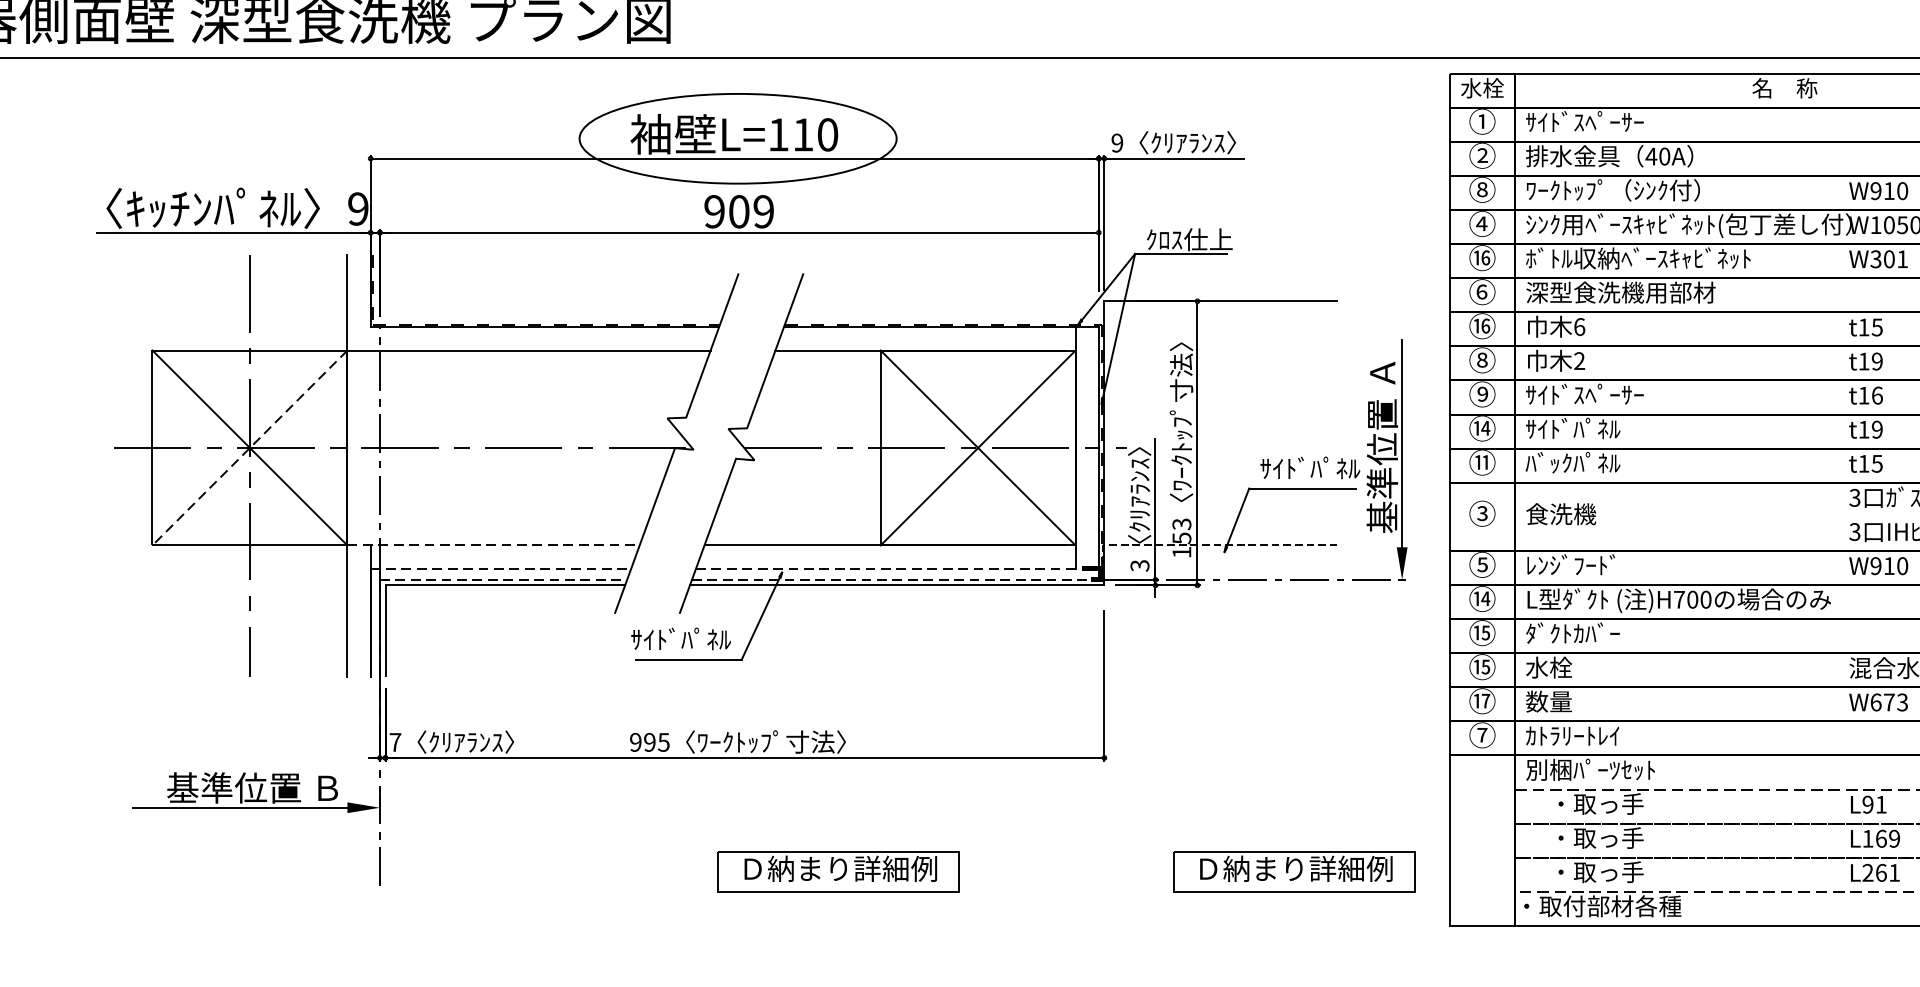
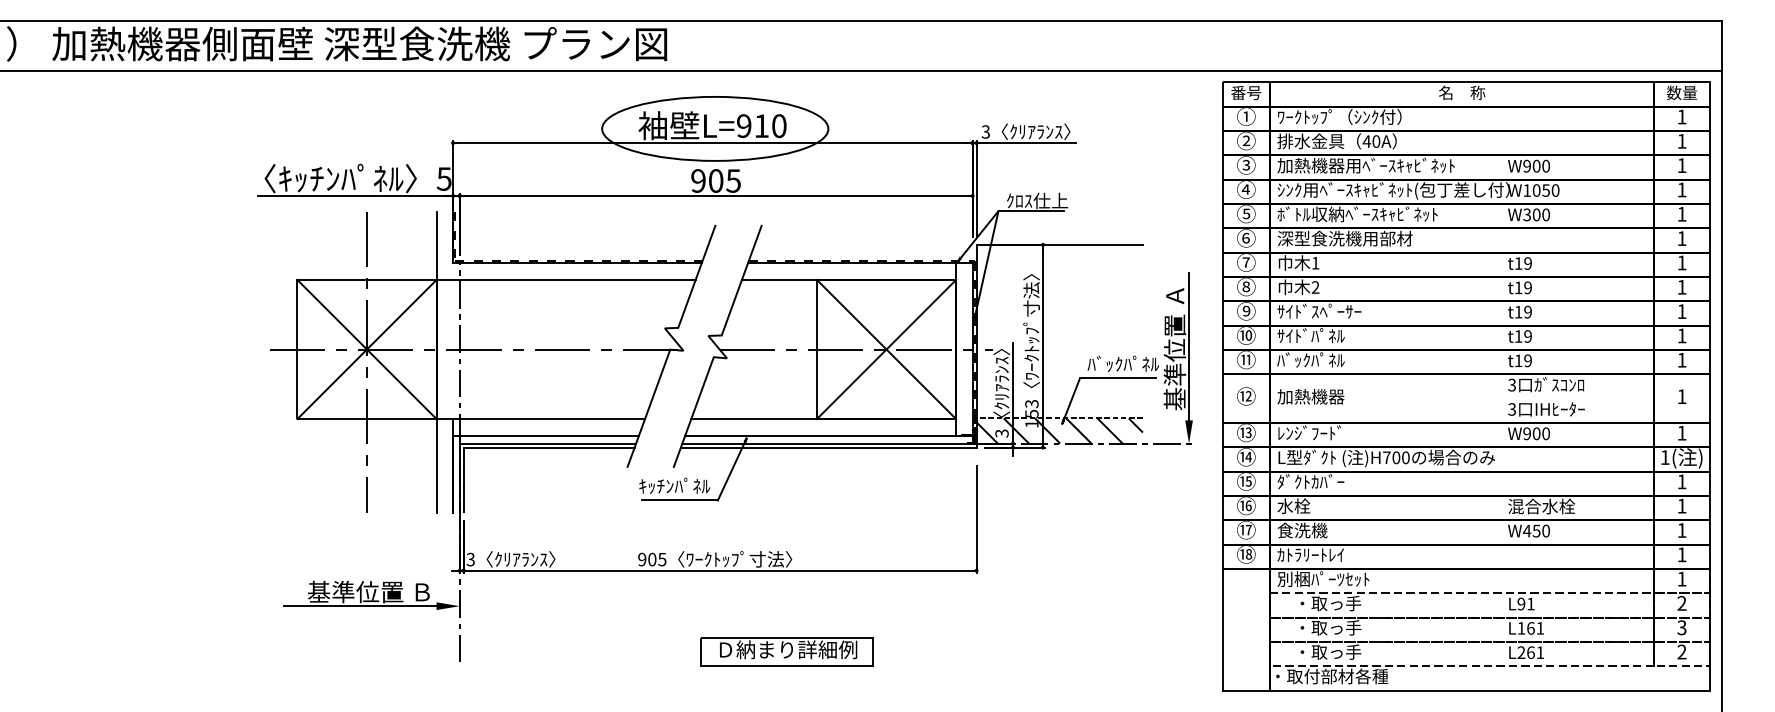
text: (1482, 87) -> (1246, 92), 水栓 -> 番号
text: (1613, 121) -> (1339, 116), ｻｲﾄﾞｽﾍﾟｰｻｰ -> ﾜｰｸﾄｯﾌﾟ（ｼﾝｸ付）
text: (779, 135) -> (744, 126), L=110 -> L=910
text: (1116, 142) -> (985, 131), 9 -> 3
text: (1481, 188) -> (1245, 164), ⑧ -> ③
text: (1649, 190) -> (1365, 165), ﾜｰｸﾄｯﾌﾟ（ｼﾝｸ付） -> 加熱機器用ﾍﾞｰｽｷｬﾋﾞﾈｯﾄ
text: (1889, 190) -> (1536, 165), W910 -> W900
text: (357, 208) -> (443, 178), 9 -> 5
text: (763, 211) -> (733, 180), 909 -> 905
text: (1481, 257) -> (1245, 213), ⑯ -> ⑤
text: (1901, 258) -> (1545, 214), W301 -> W300
text: (1481, 326) -> (1245, 262), ⑯ -> ⑦
text: (1579, 326) -> (1315, 262), 6 -> 1
text: (1876, 327) -> (1527, 263), t15 -> t19
text: (1877, 394) -> (1528, 311), t16 -> t19
text: (1485, 428) -> (1248, 335), ⑭ -> ⑩
line: (249, 447) -> (366, 349), dashed -> solid
text: (1876, 463) -> (1527, 360), t15 -> t19
text: (1283, 467) -> (1104, 363), ｻｲﾄﾞﾊﾟﾈﾙ -> ﾊﾞｯｸﾊﾟﾈﾙ
text: (1481, 513) -> (1245, 396), ③ -> ⑫
text: (1572, 513) -> (1310, 396), 食洗機 -> 加熱機器
line: (494, 546) -> (541, 419), dashed -> solid
hatch: (1220, 561) -> (1059, 430), added
text: (1481, 564) -> (1245, 432), ⑤ -> ⑬
text: (1889, 565) -> (1536, 433), W910 -> W900
line: (501, 568) -> (546, 435), dashed -> solid
line: (896, 568) -> (828, 435), dashed -> solid
line: (504, 579) -> (548, 443), dashed -> solid
line: (896, 579) -> (828, 443), dashed -> solid
text: (655, 638) -> (656, 485), ｻｲﾄﾞﾊﾟﾈﾙ -> ｷｯﾁﾝﾊﾟﾈﾙ
text: (1485, 666) -> (1248, 505), ⑮ -> ⑯
text: (1561, 701) -> (1302, 530), 数量 -> 食洗機
text: (1887, 701) -> (1535, 530), W673 -> W450
text: (1482, 735) -> (1246, 554), ⑦ -> ⑱
text: (395, 742) -> (470, 559), 7 -> 3
text: (650, 742) -> (652, 559), 995 -> 905
text: (1894, 839) -> (1540, 628), L169 -> L161
part: (1293, 871) -> (1111, 651), removed

